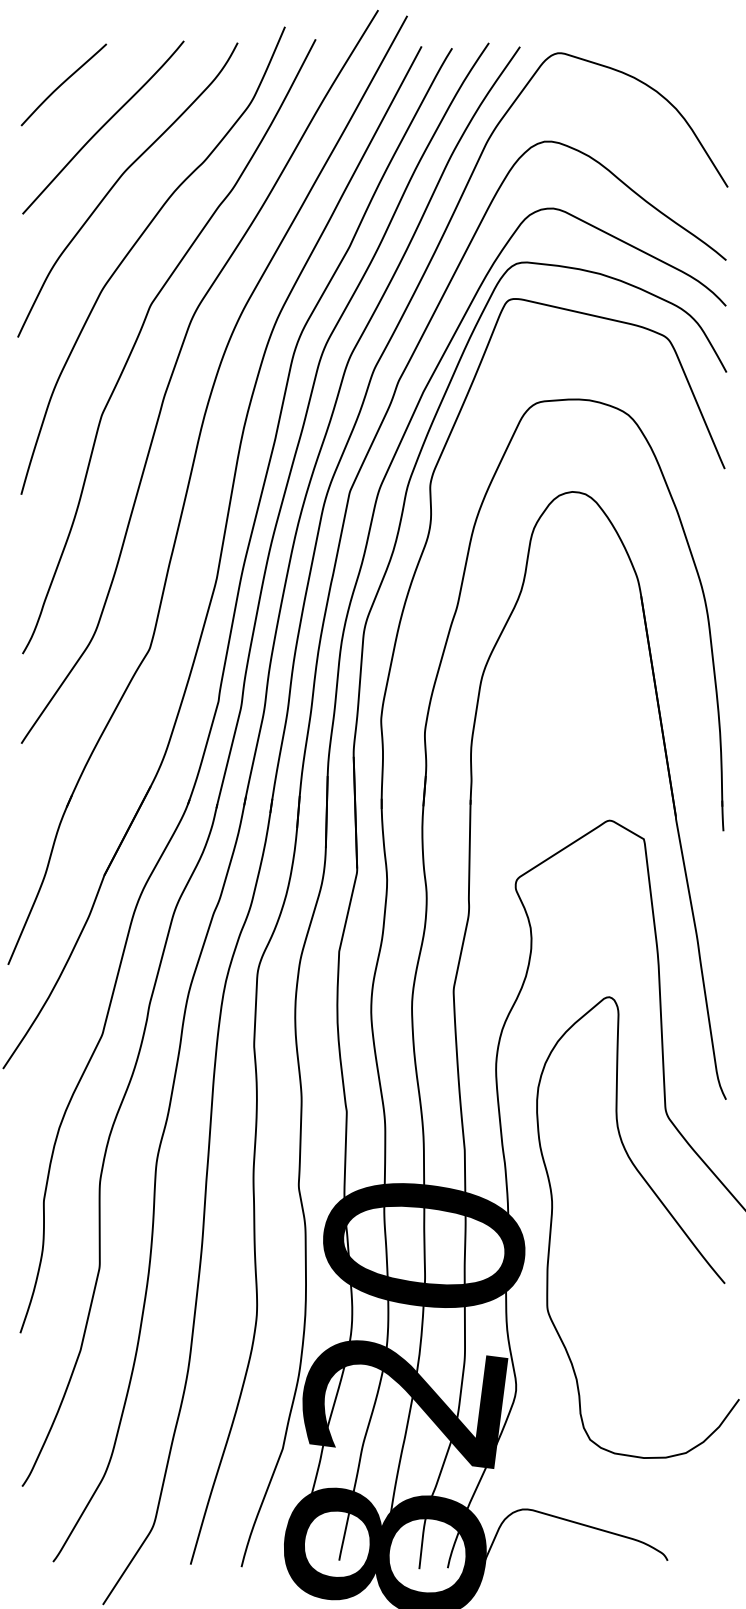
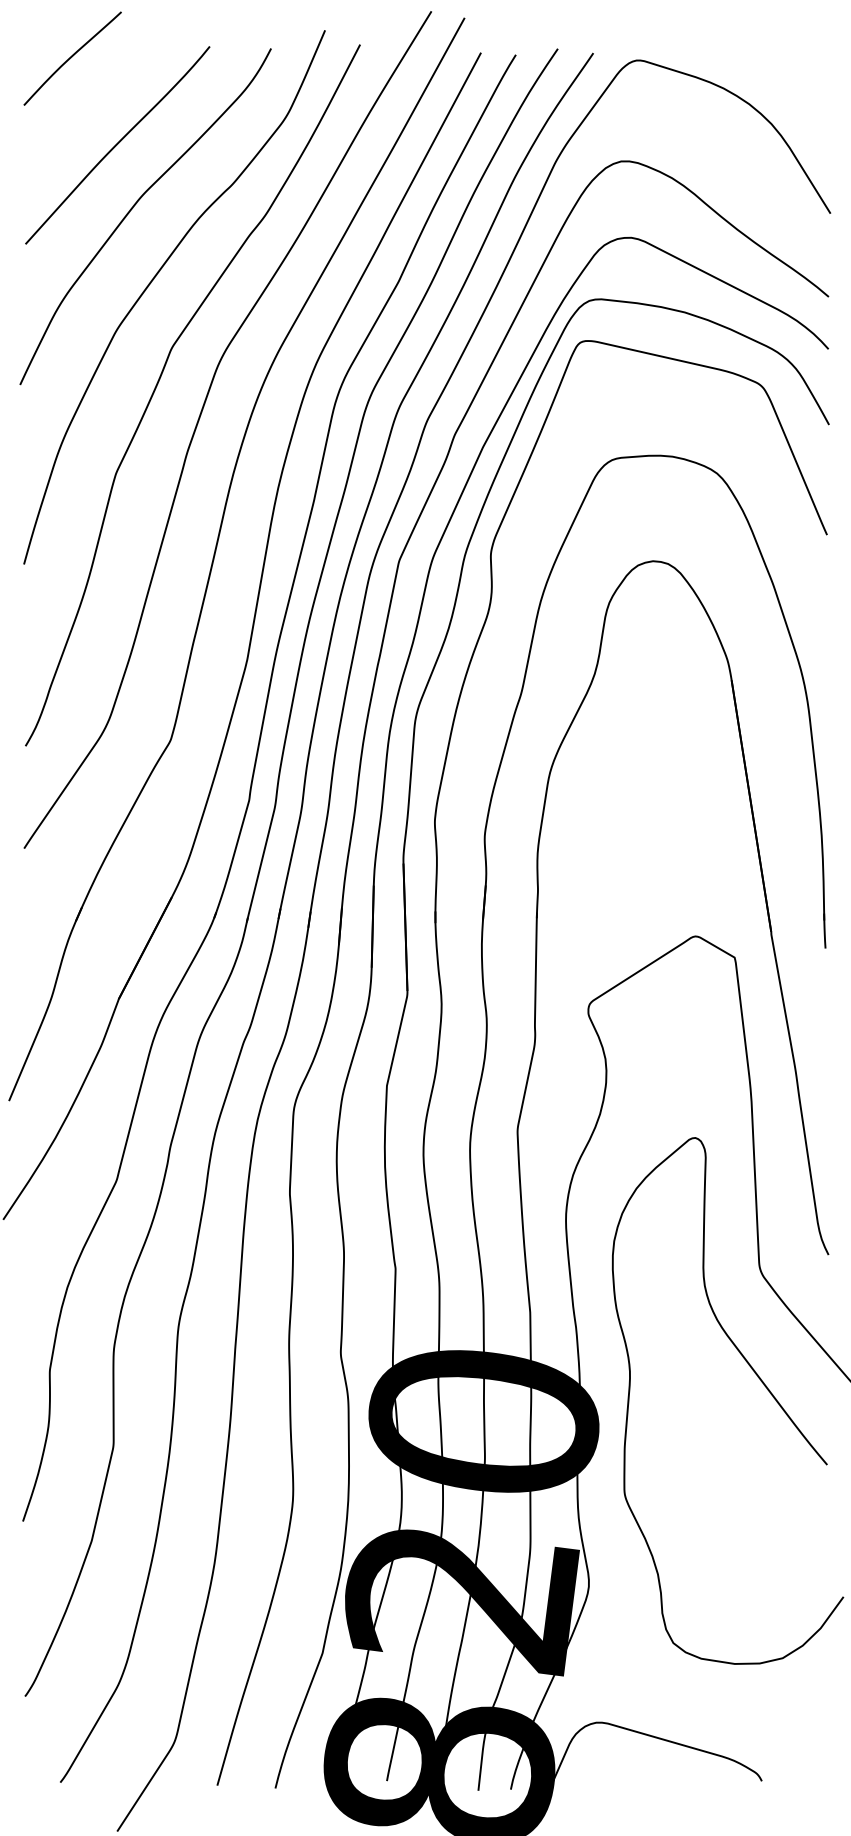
curve: (63, 83) -> (72, 57), moved

